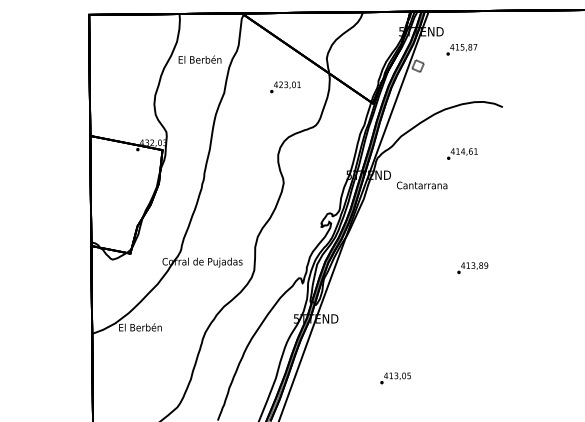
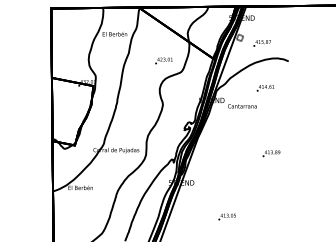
text: (460, 49) -> (261, 43), moved
text: (284, 86) -> (163, 60), moved

